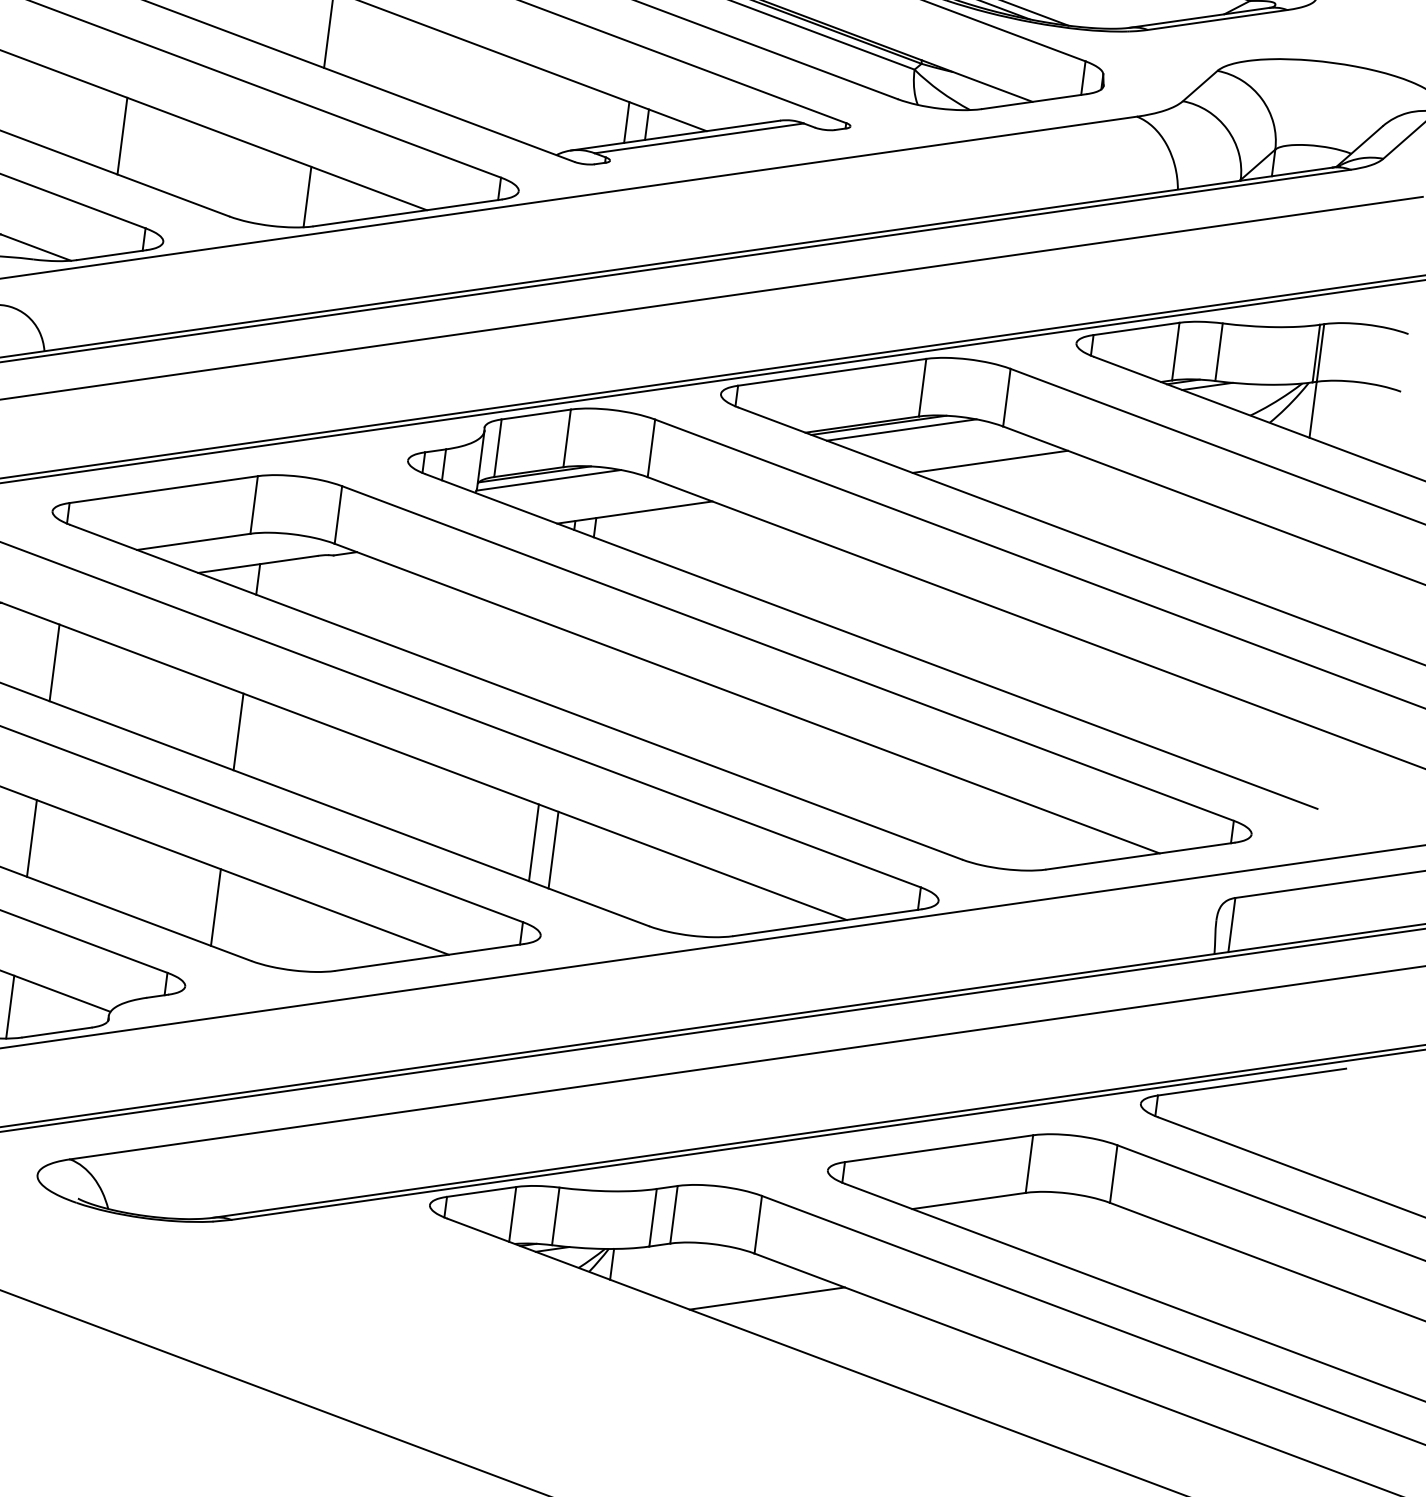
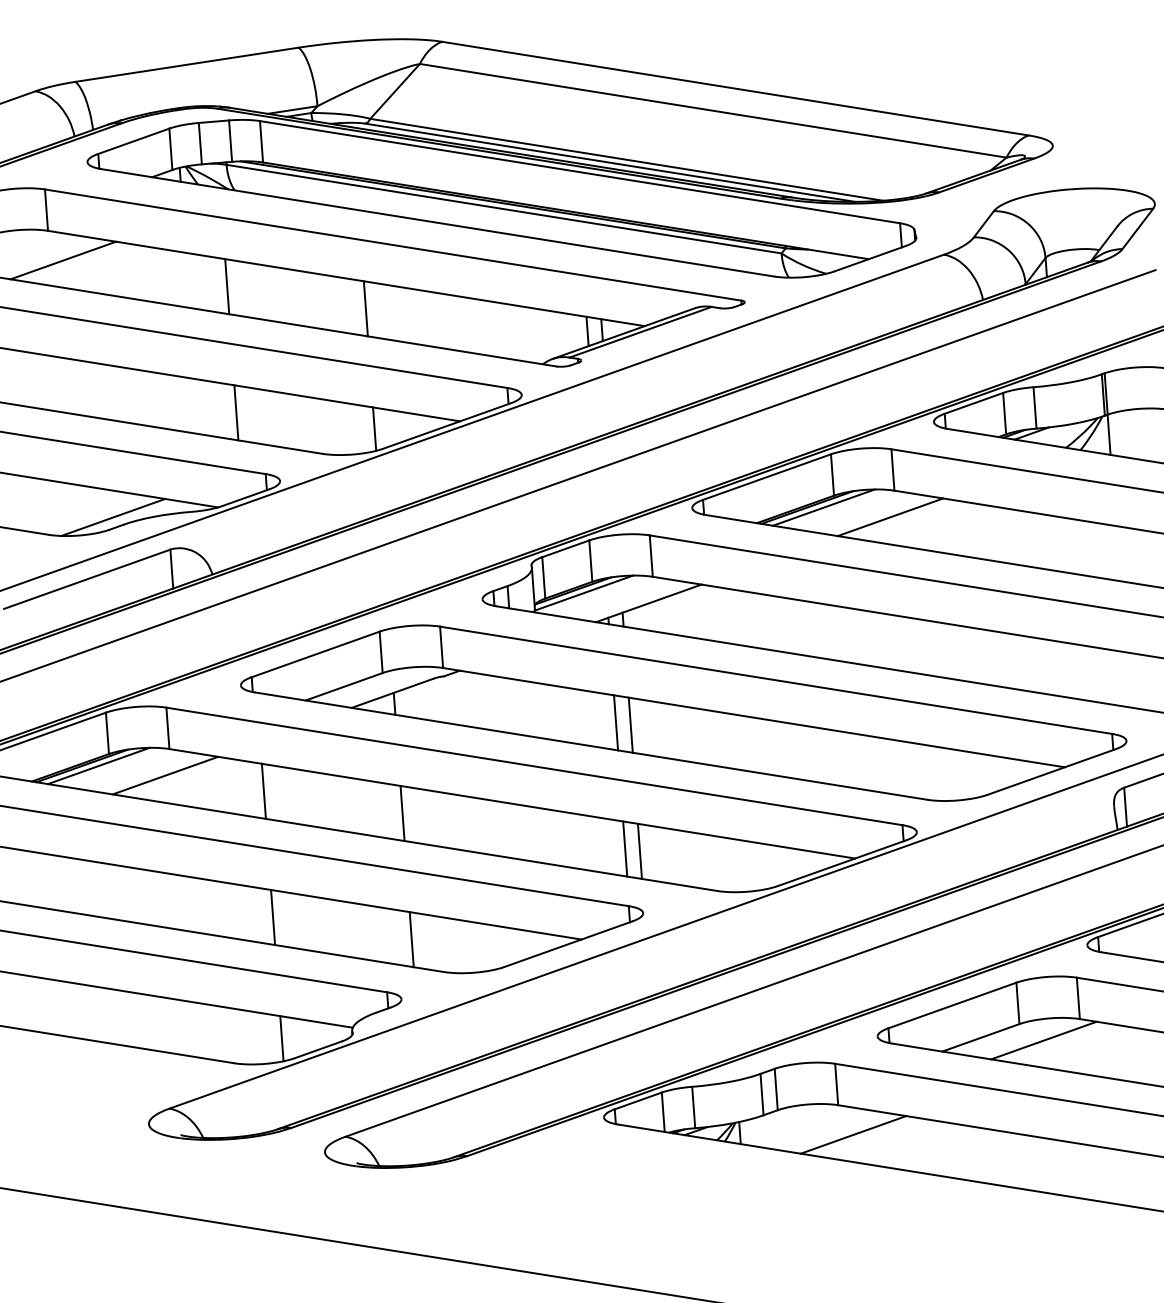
line: (557, 666) -> (616, 722), added
line: (575, 673) -> (630, 724), added
line: (1054, 1222) -> (1043, 1040), added

